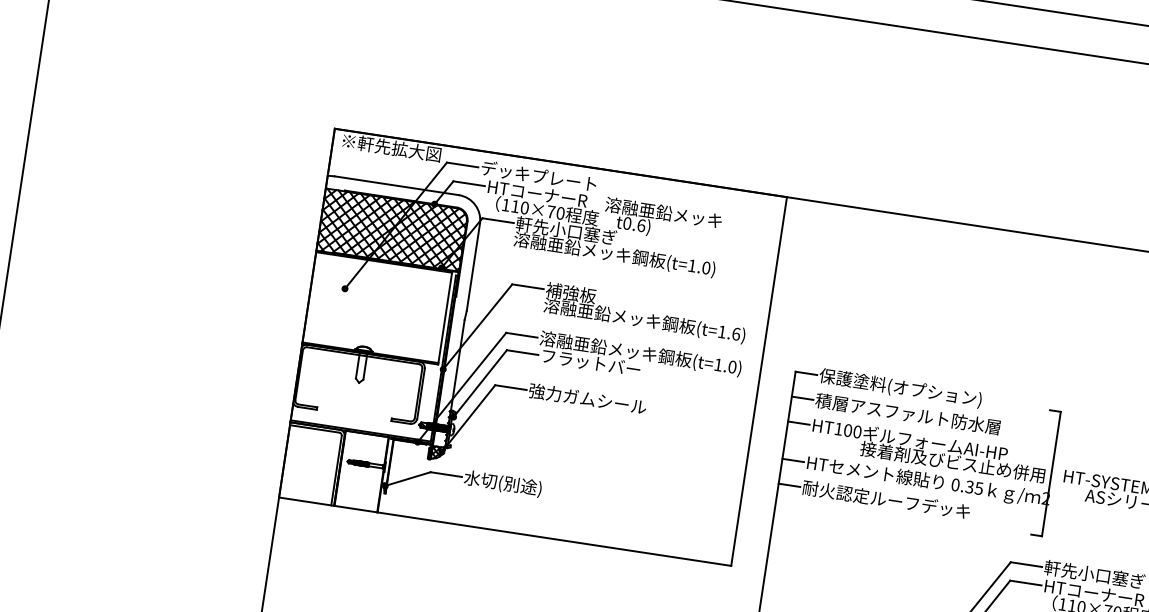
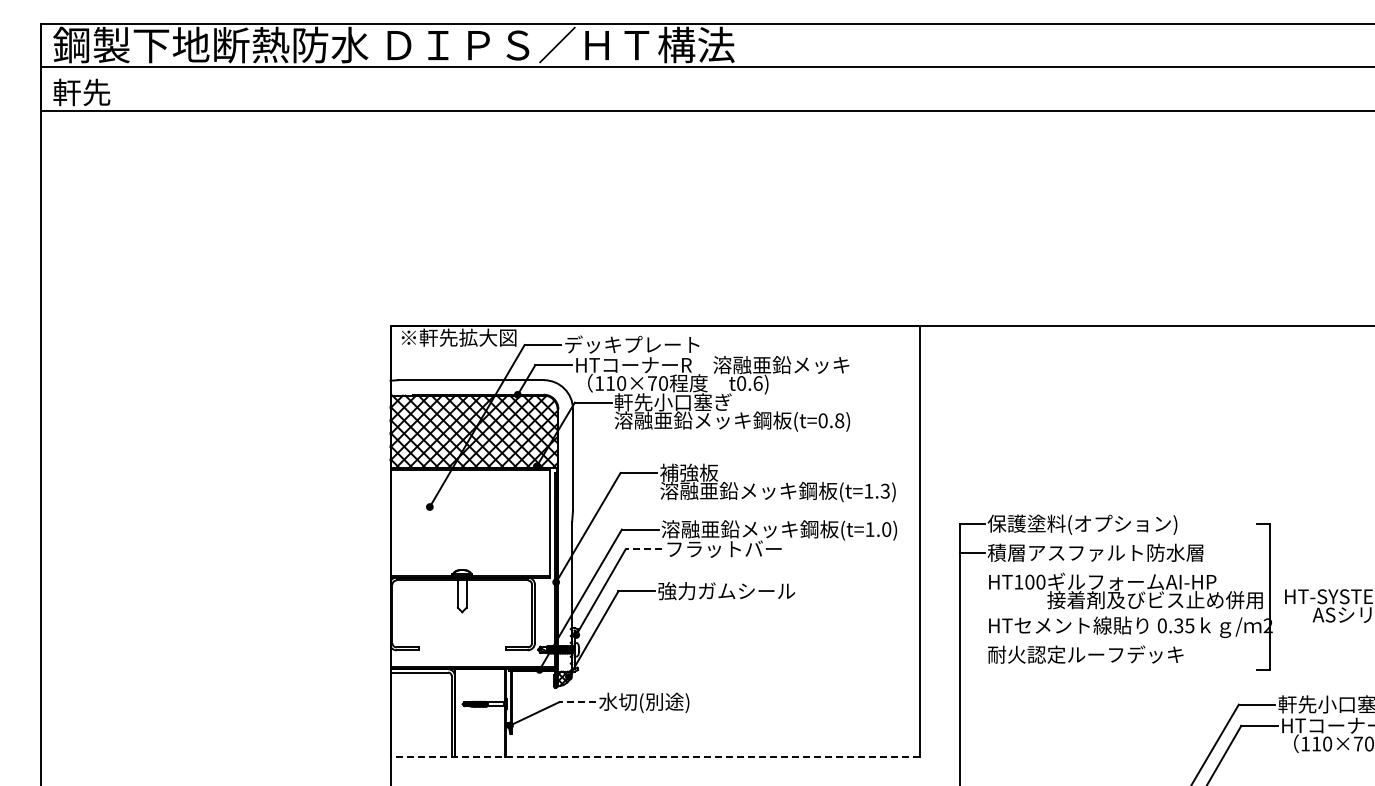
text: (699, 266) -> (831, 420), (t=1.0) -> (t=0.8)
text: (735, 333) -> (884, 490), (t=1.6) -> (t=1.3)
line: (522, 352) -> (643, 549), solid -> dashed
line: (798, 423) -> (971, 582), removed
line: (792, 460) -> (971, 625), removed
line: (445, 474) -> (577, 702), solid -> dashed
line: (788, 484) -> (971, 654), removed
line: (505, 532) -> (655, 757), solid -> dashed

